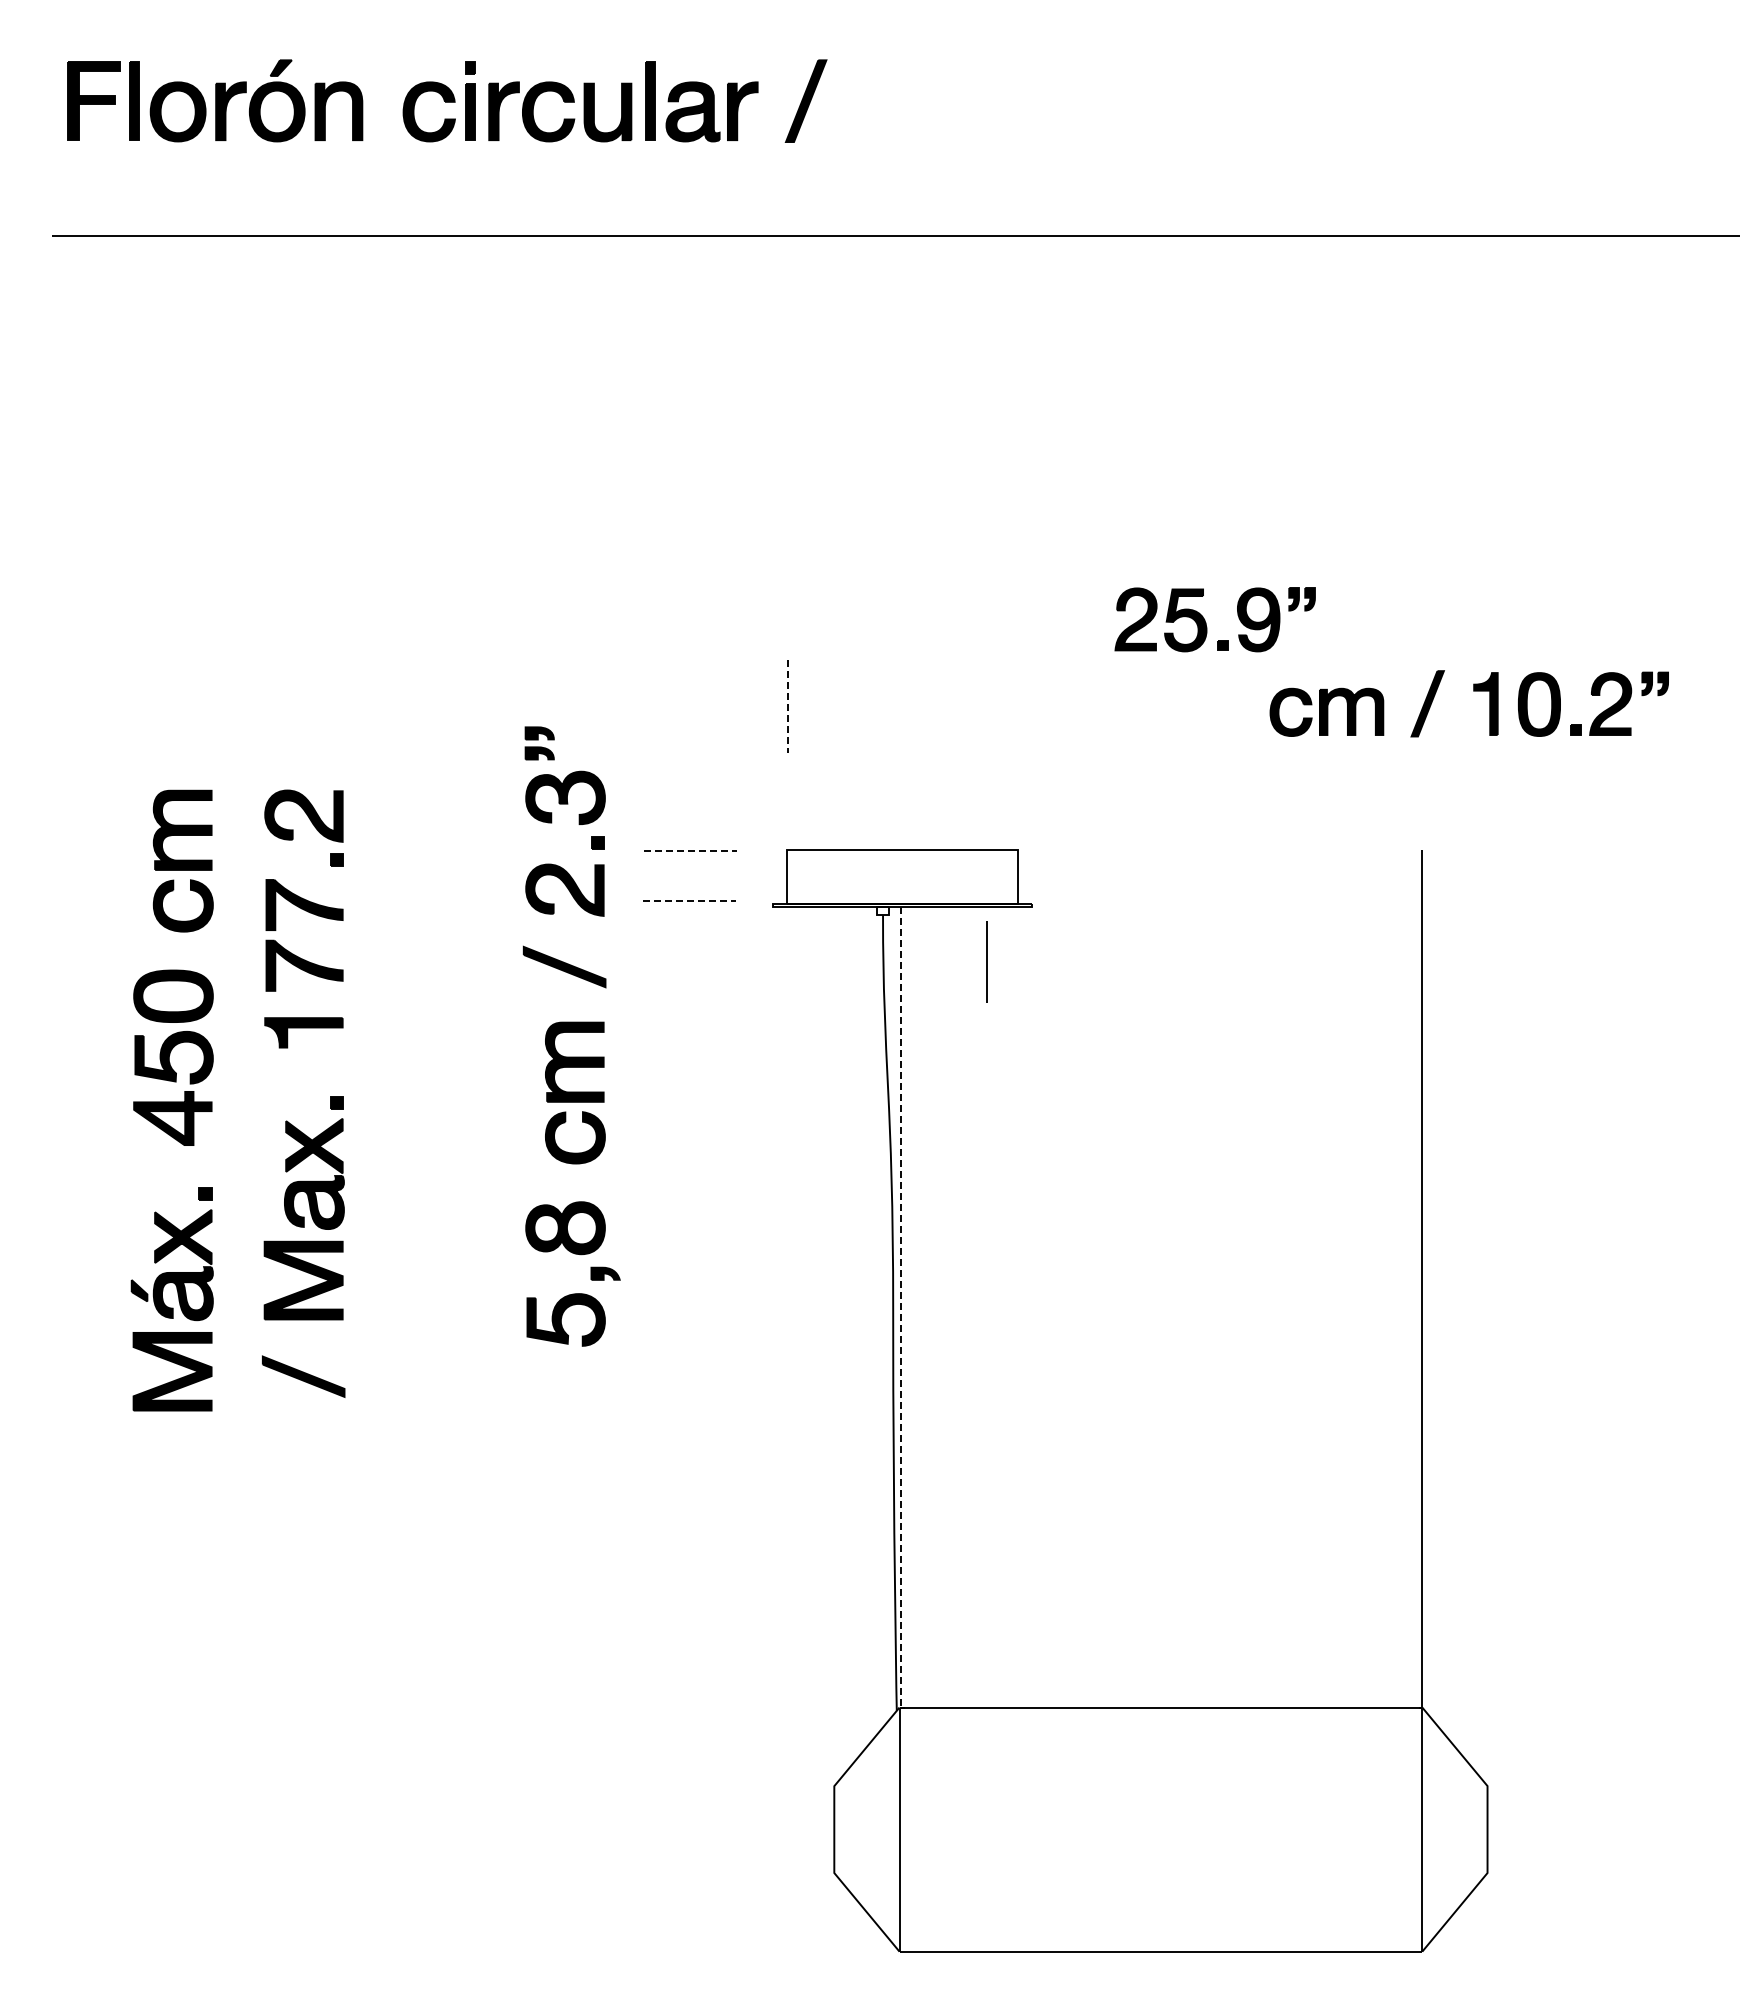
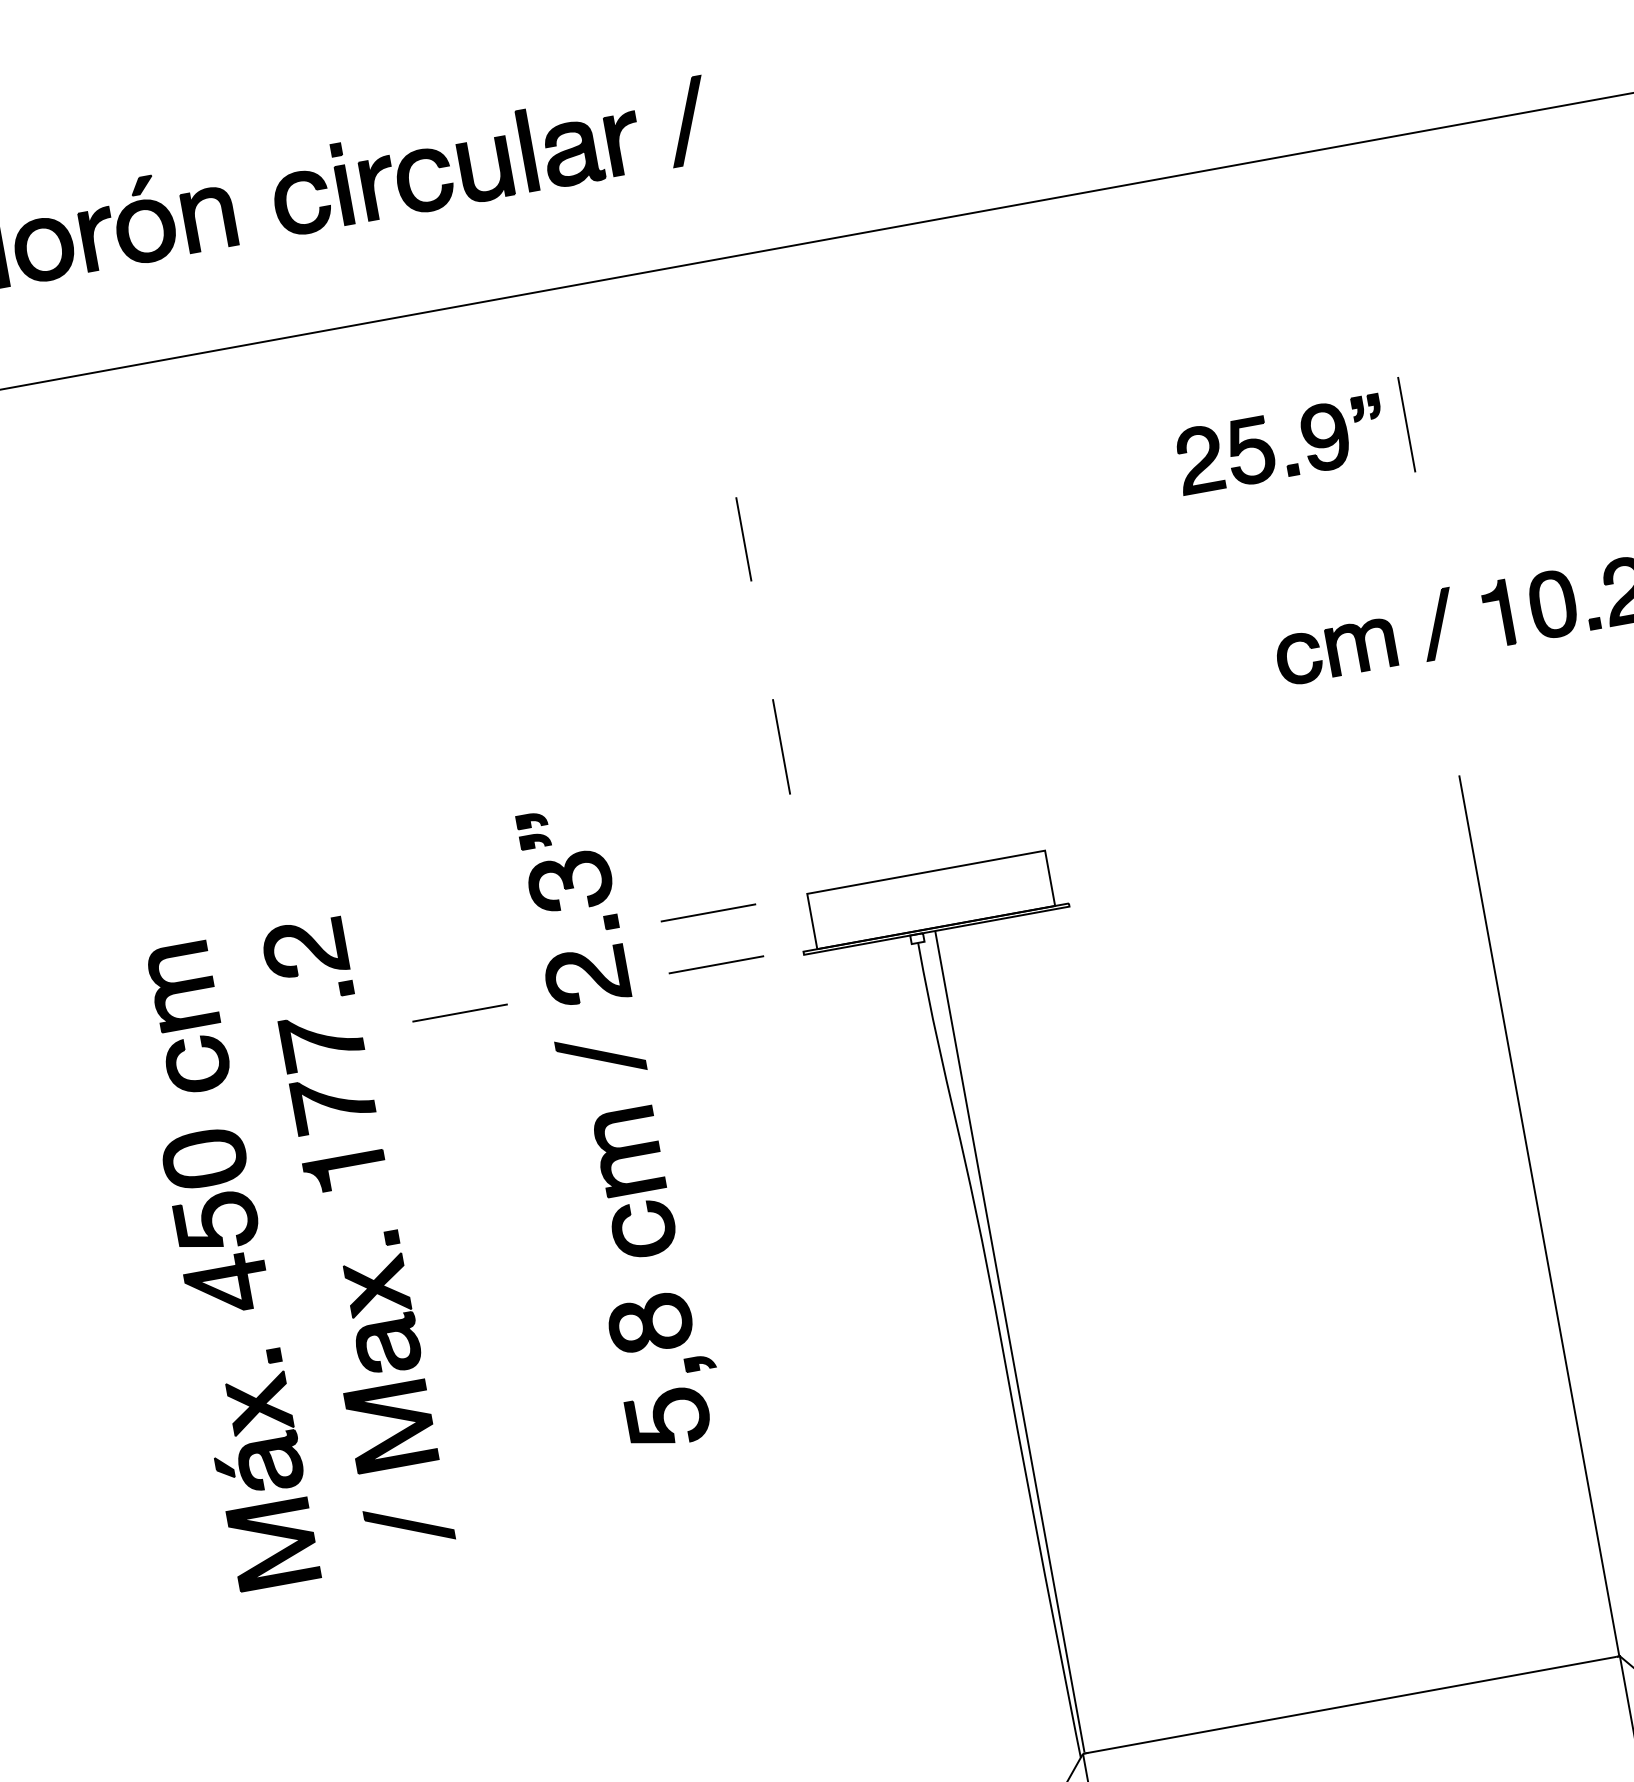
line: (1431, 510) -> (1405, 425), added
part: (1206, 622) -> (1272, 449), moved
line: (787, 707) -> (781, 747), dashed -> solid
line: (691, 850) -> (709, 912), dashed -> solid
line: (689, 901) -> (716, 965), dashed -> solid
line: (439, 902) -> (460, 1012), added
line: (986, 961) -> (743, 539), moved
line: (901, 1306) -> (1010, 1341), dashed -> solid

